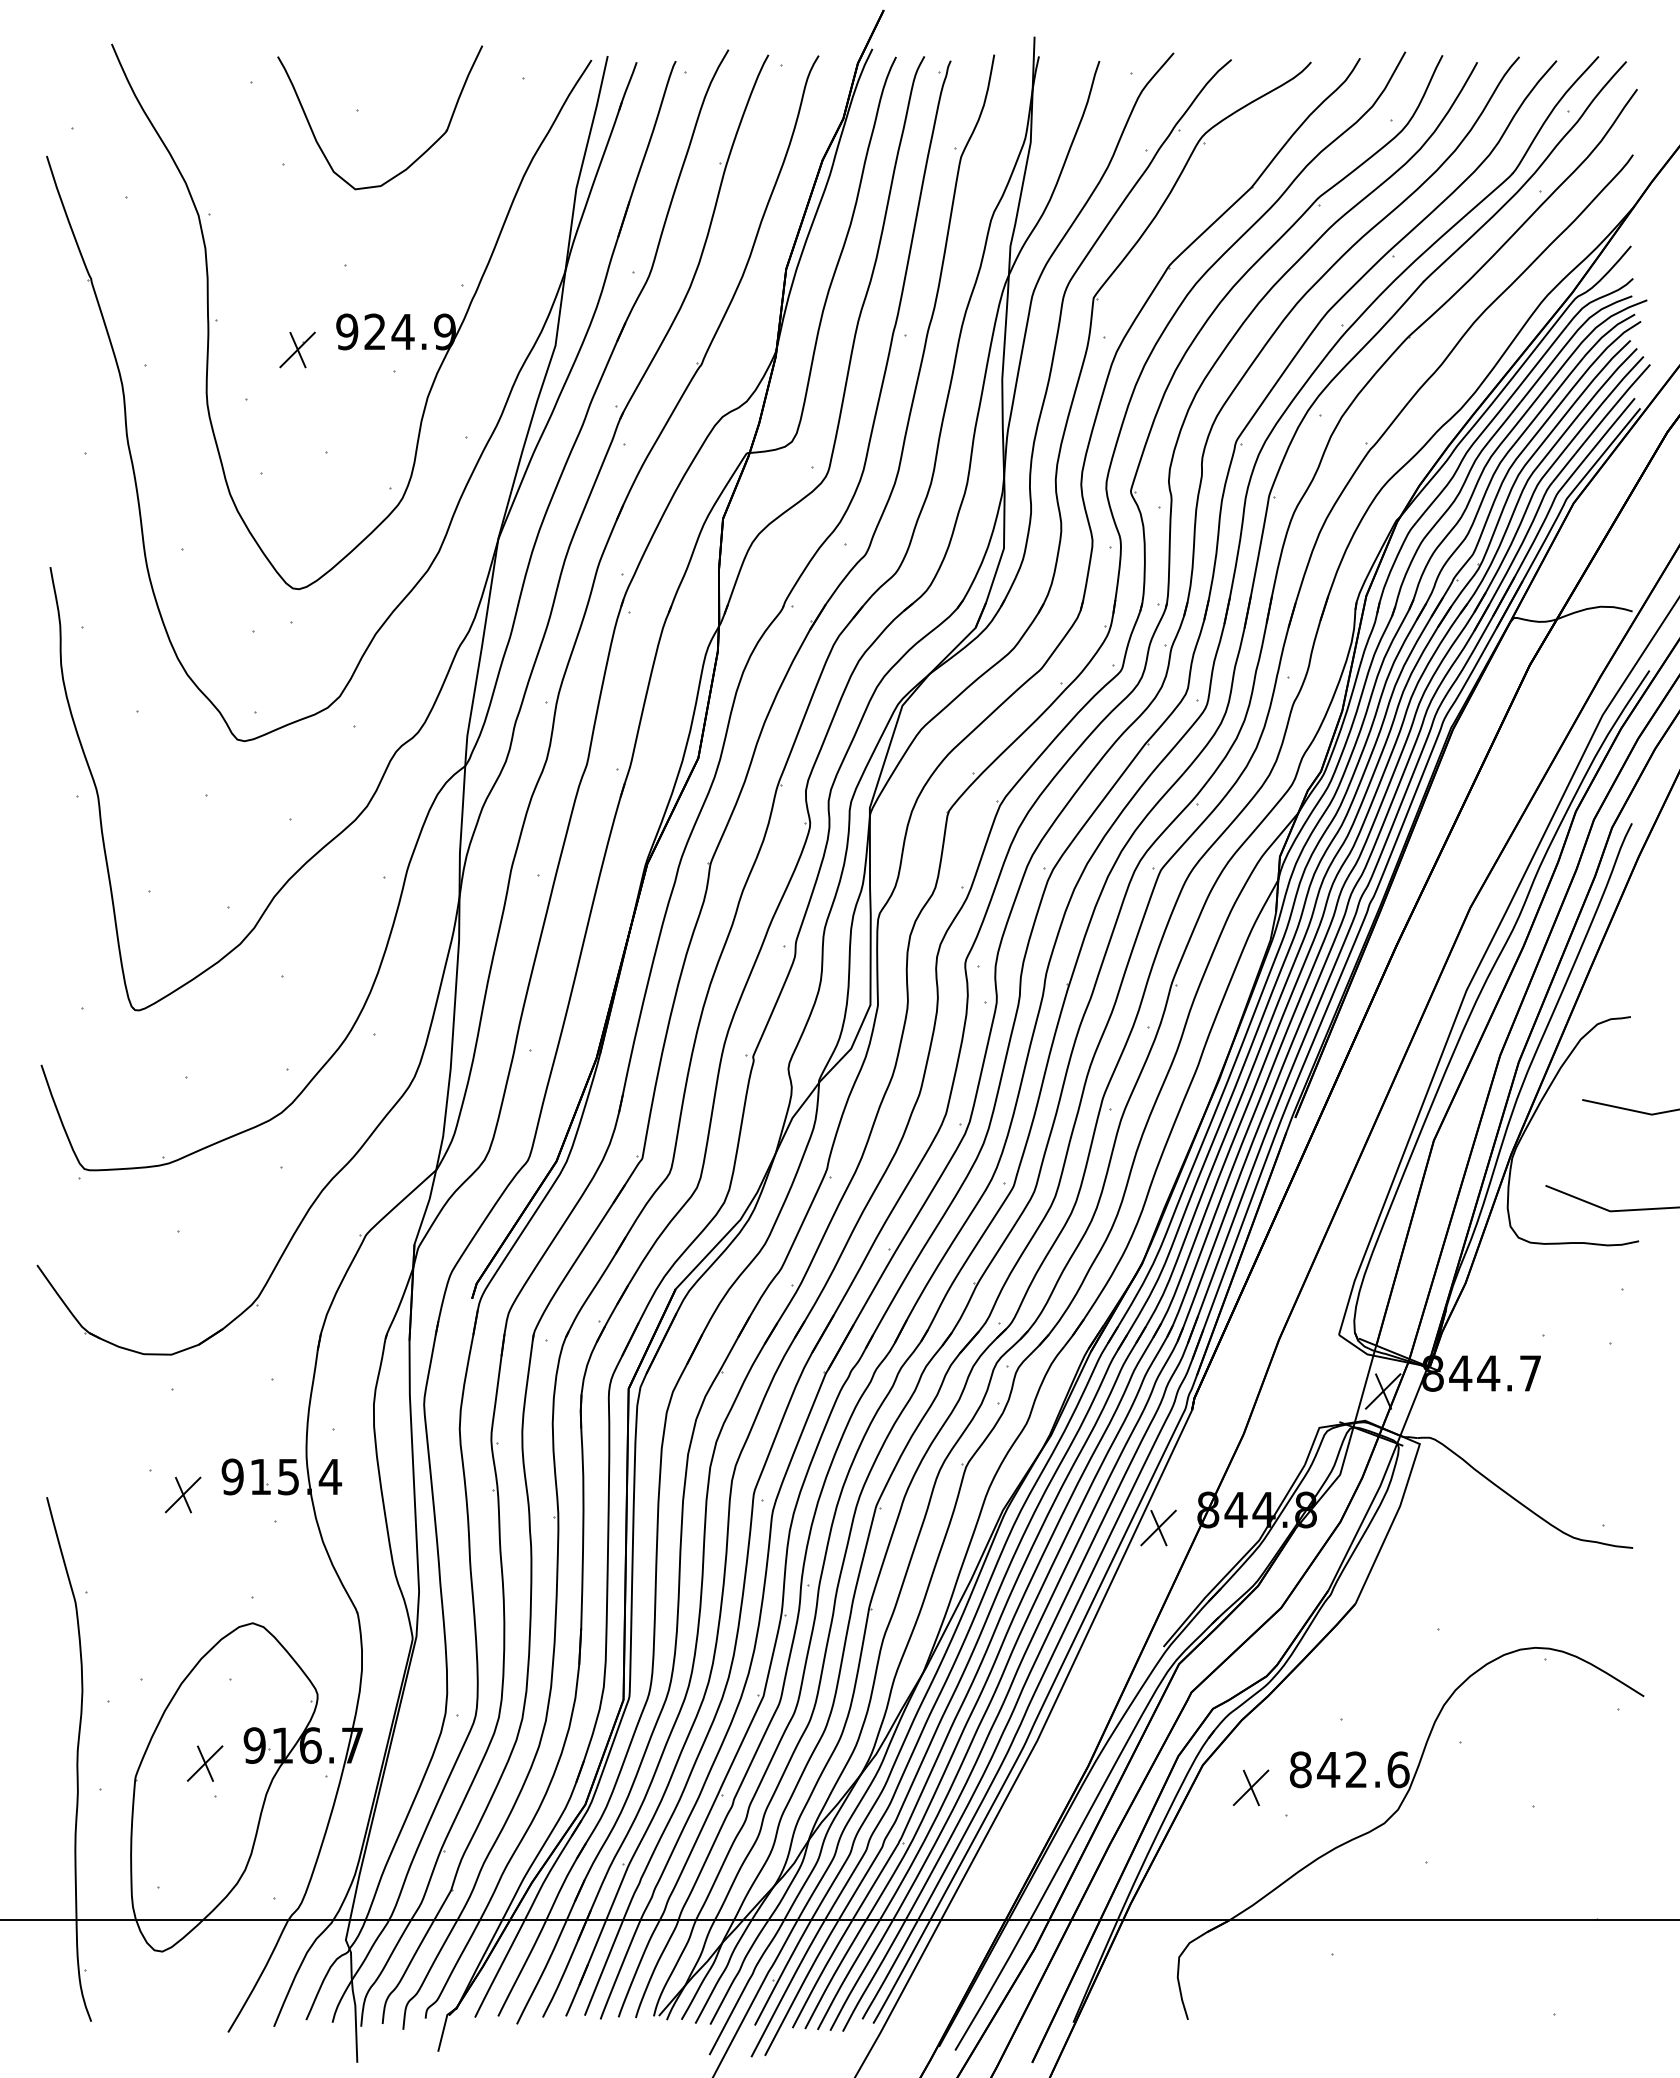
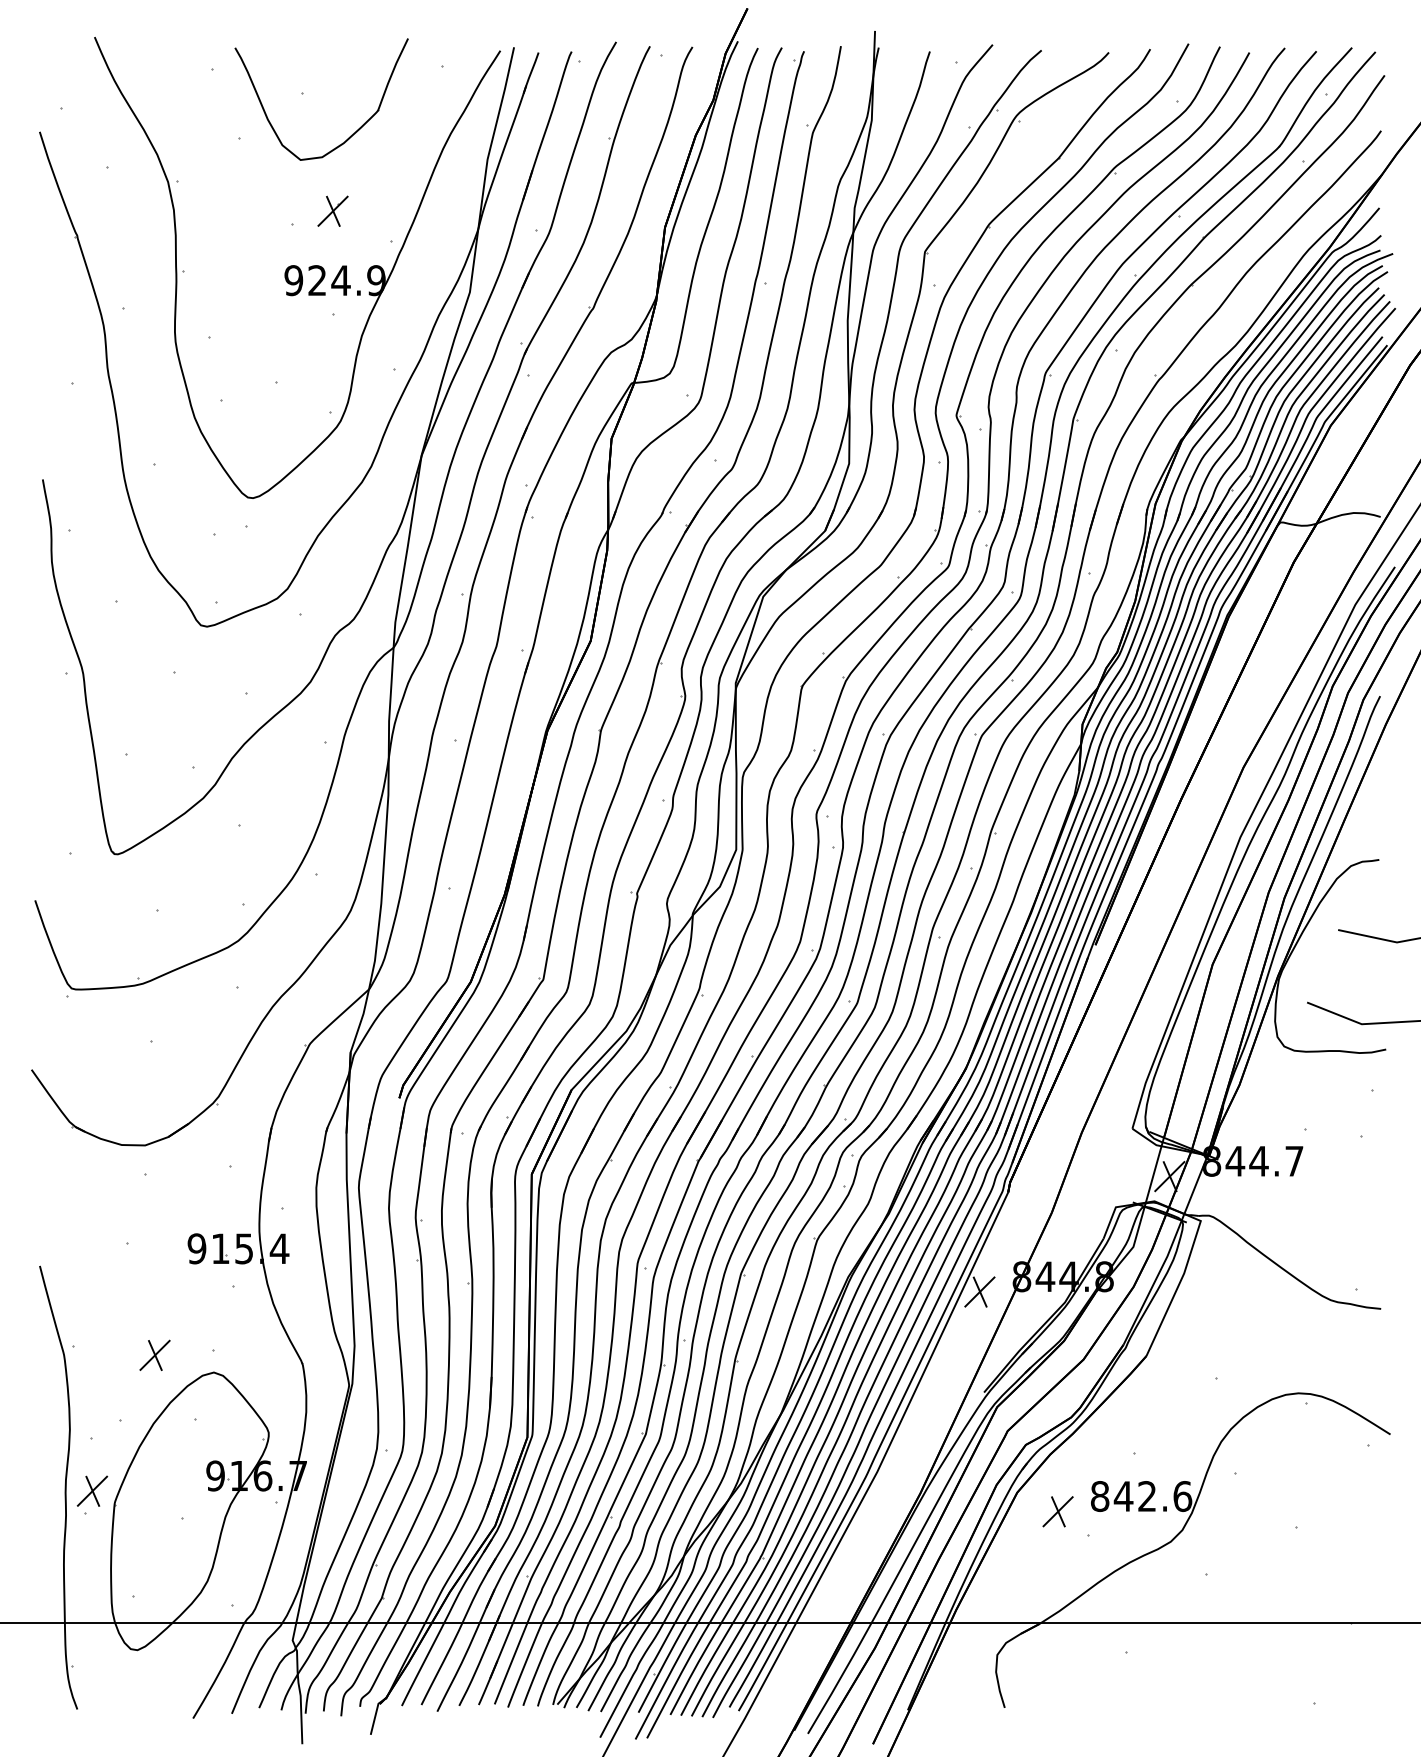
part: (297, 349) -> (332, 210), moved
part: (182, 1494) -> (154, 1354), moved
part: (204, 1763) -> (91, 1491), moved

